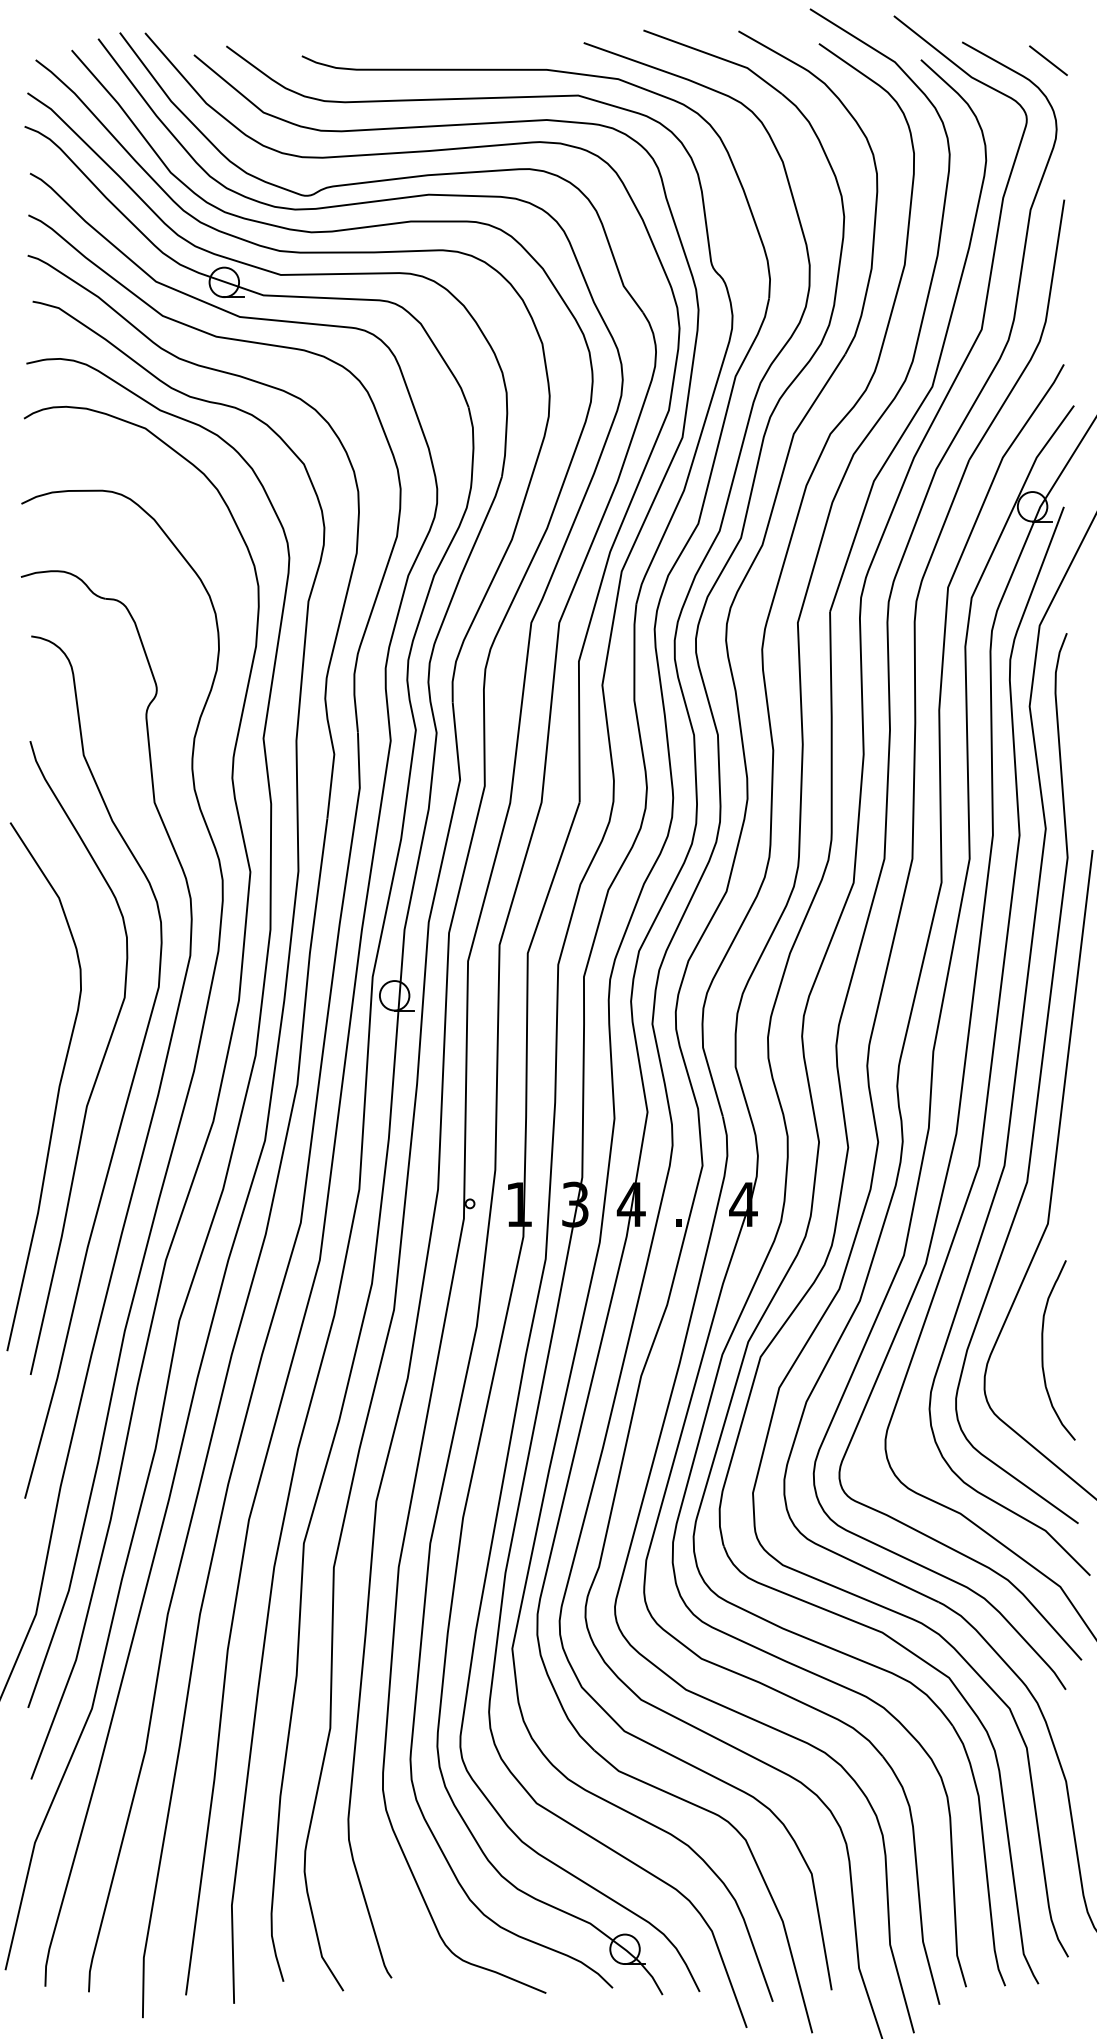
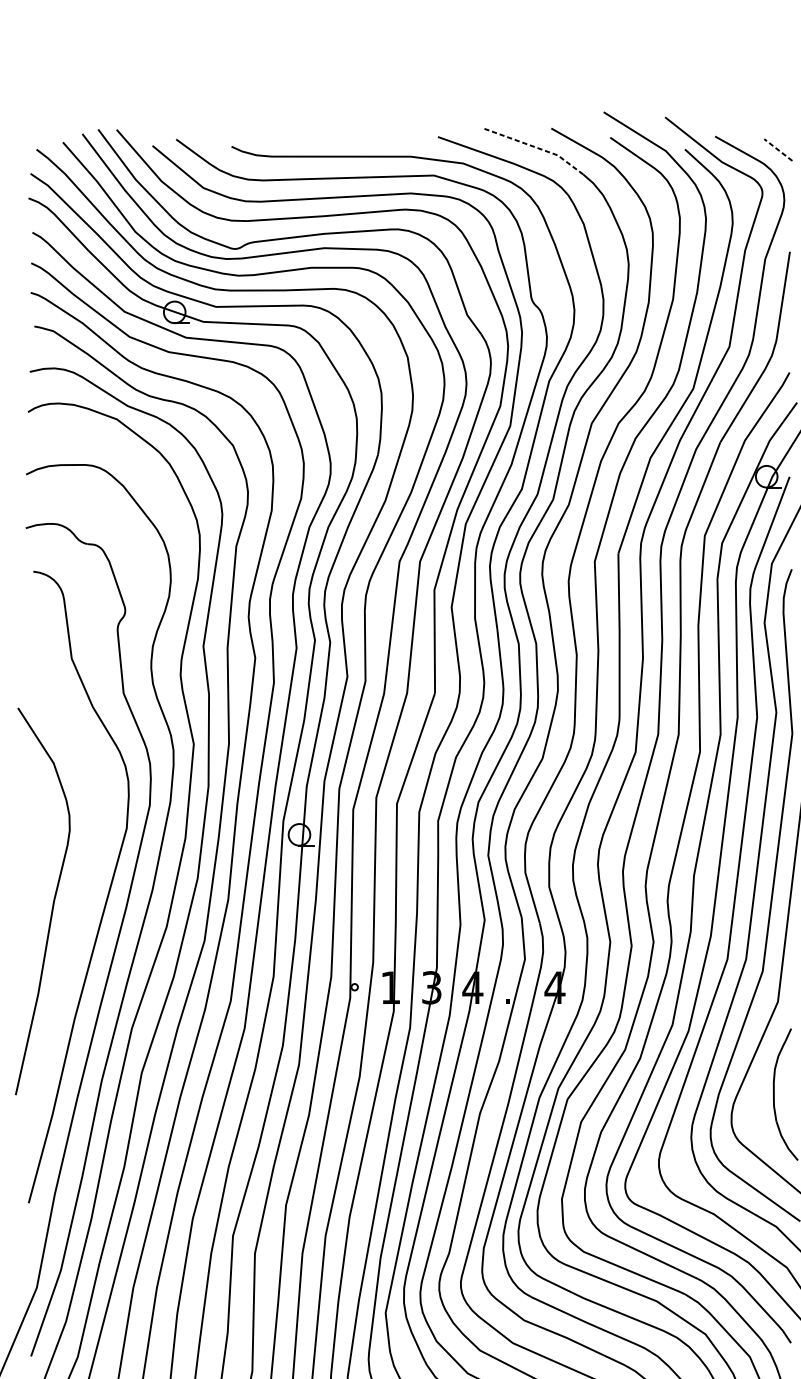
line: (716, 56) -> (535, 146), solid -> dashed
line: (1048, 60) -> (778, 149), solid -> dashed
curve: (100, 1063) -> (84, 884), removed

